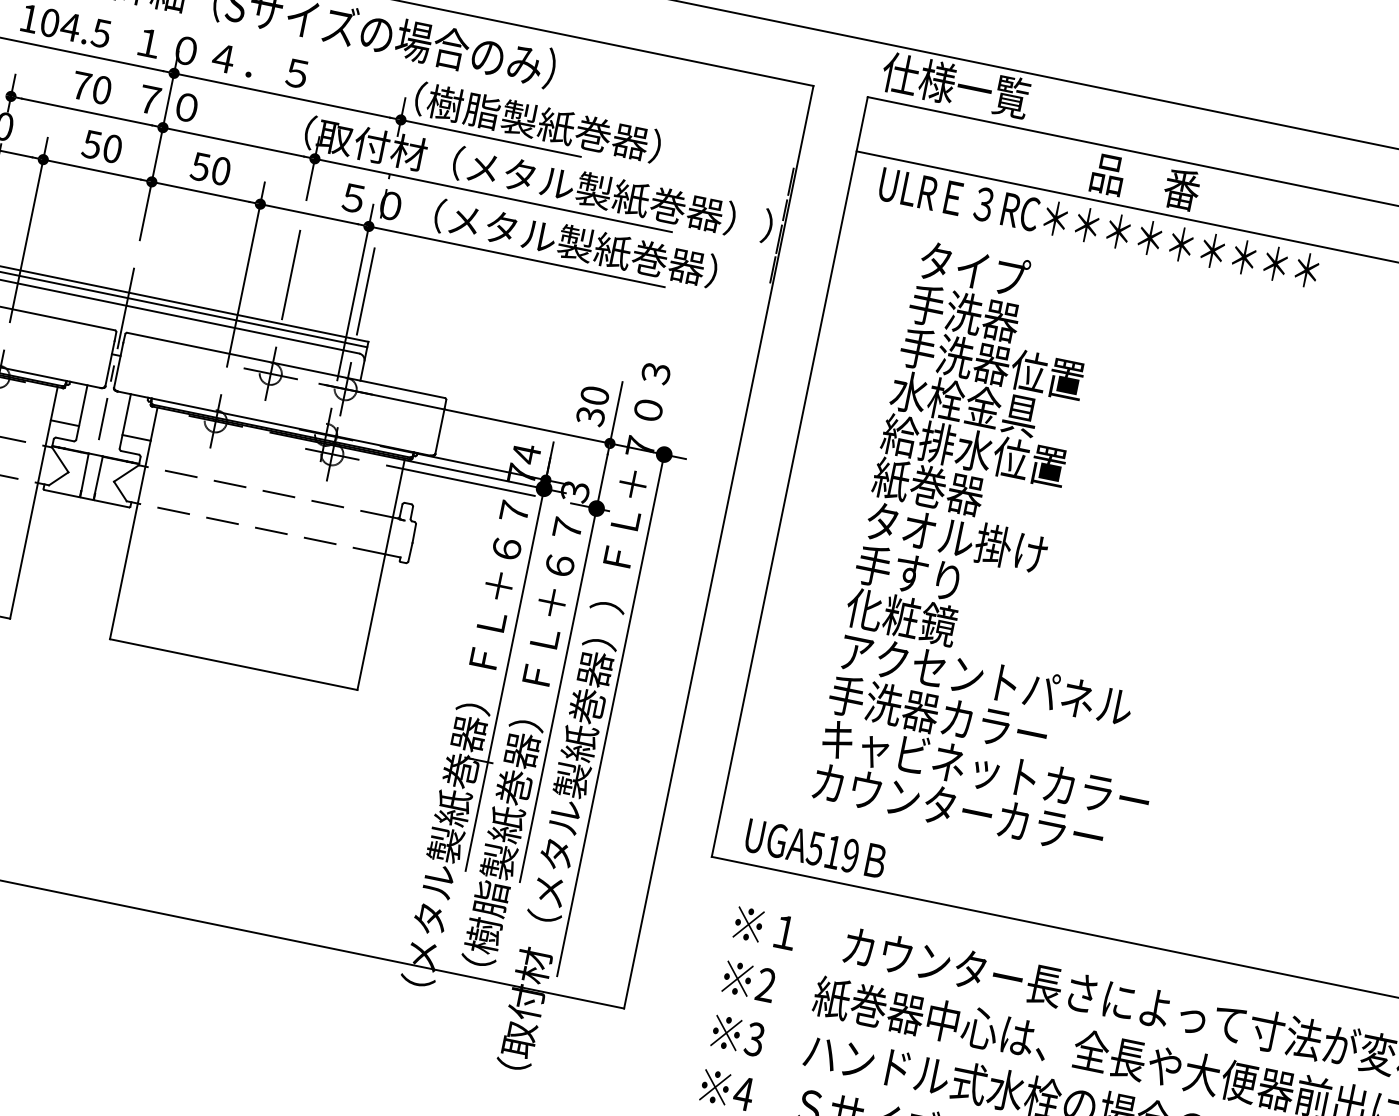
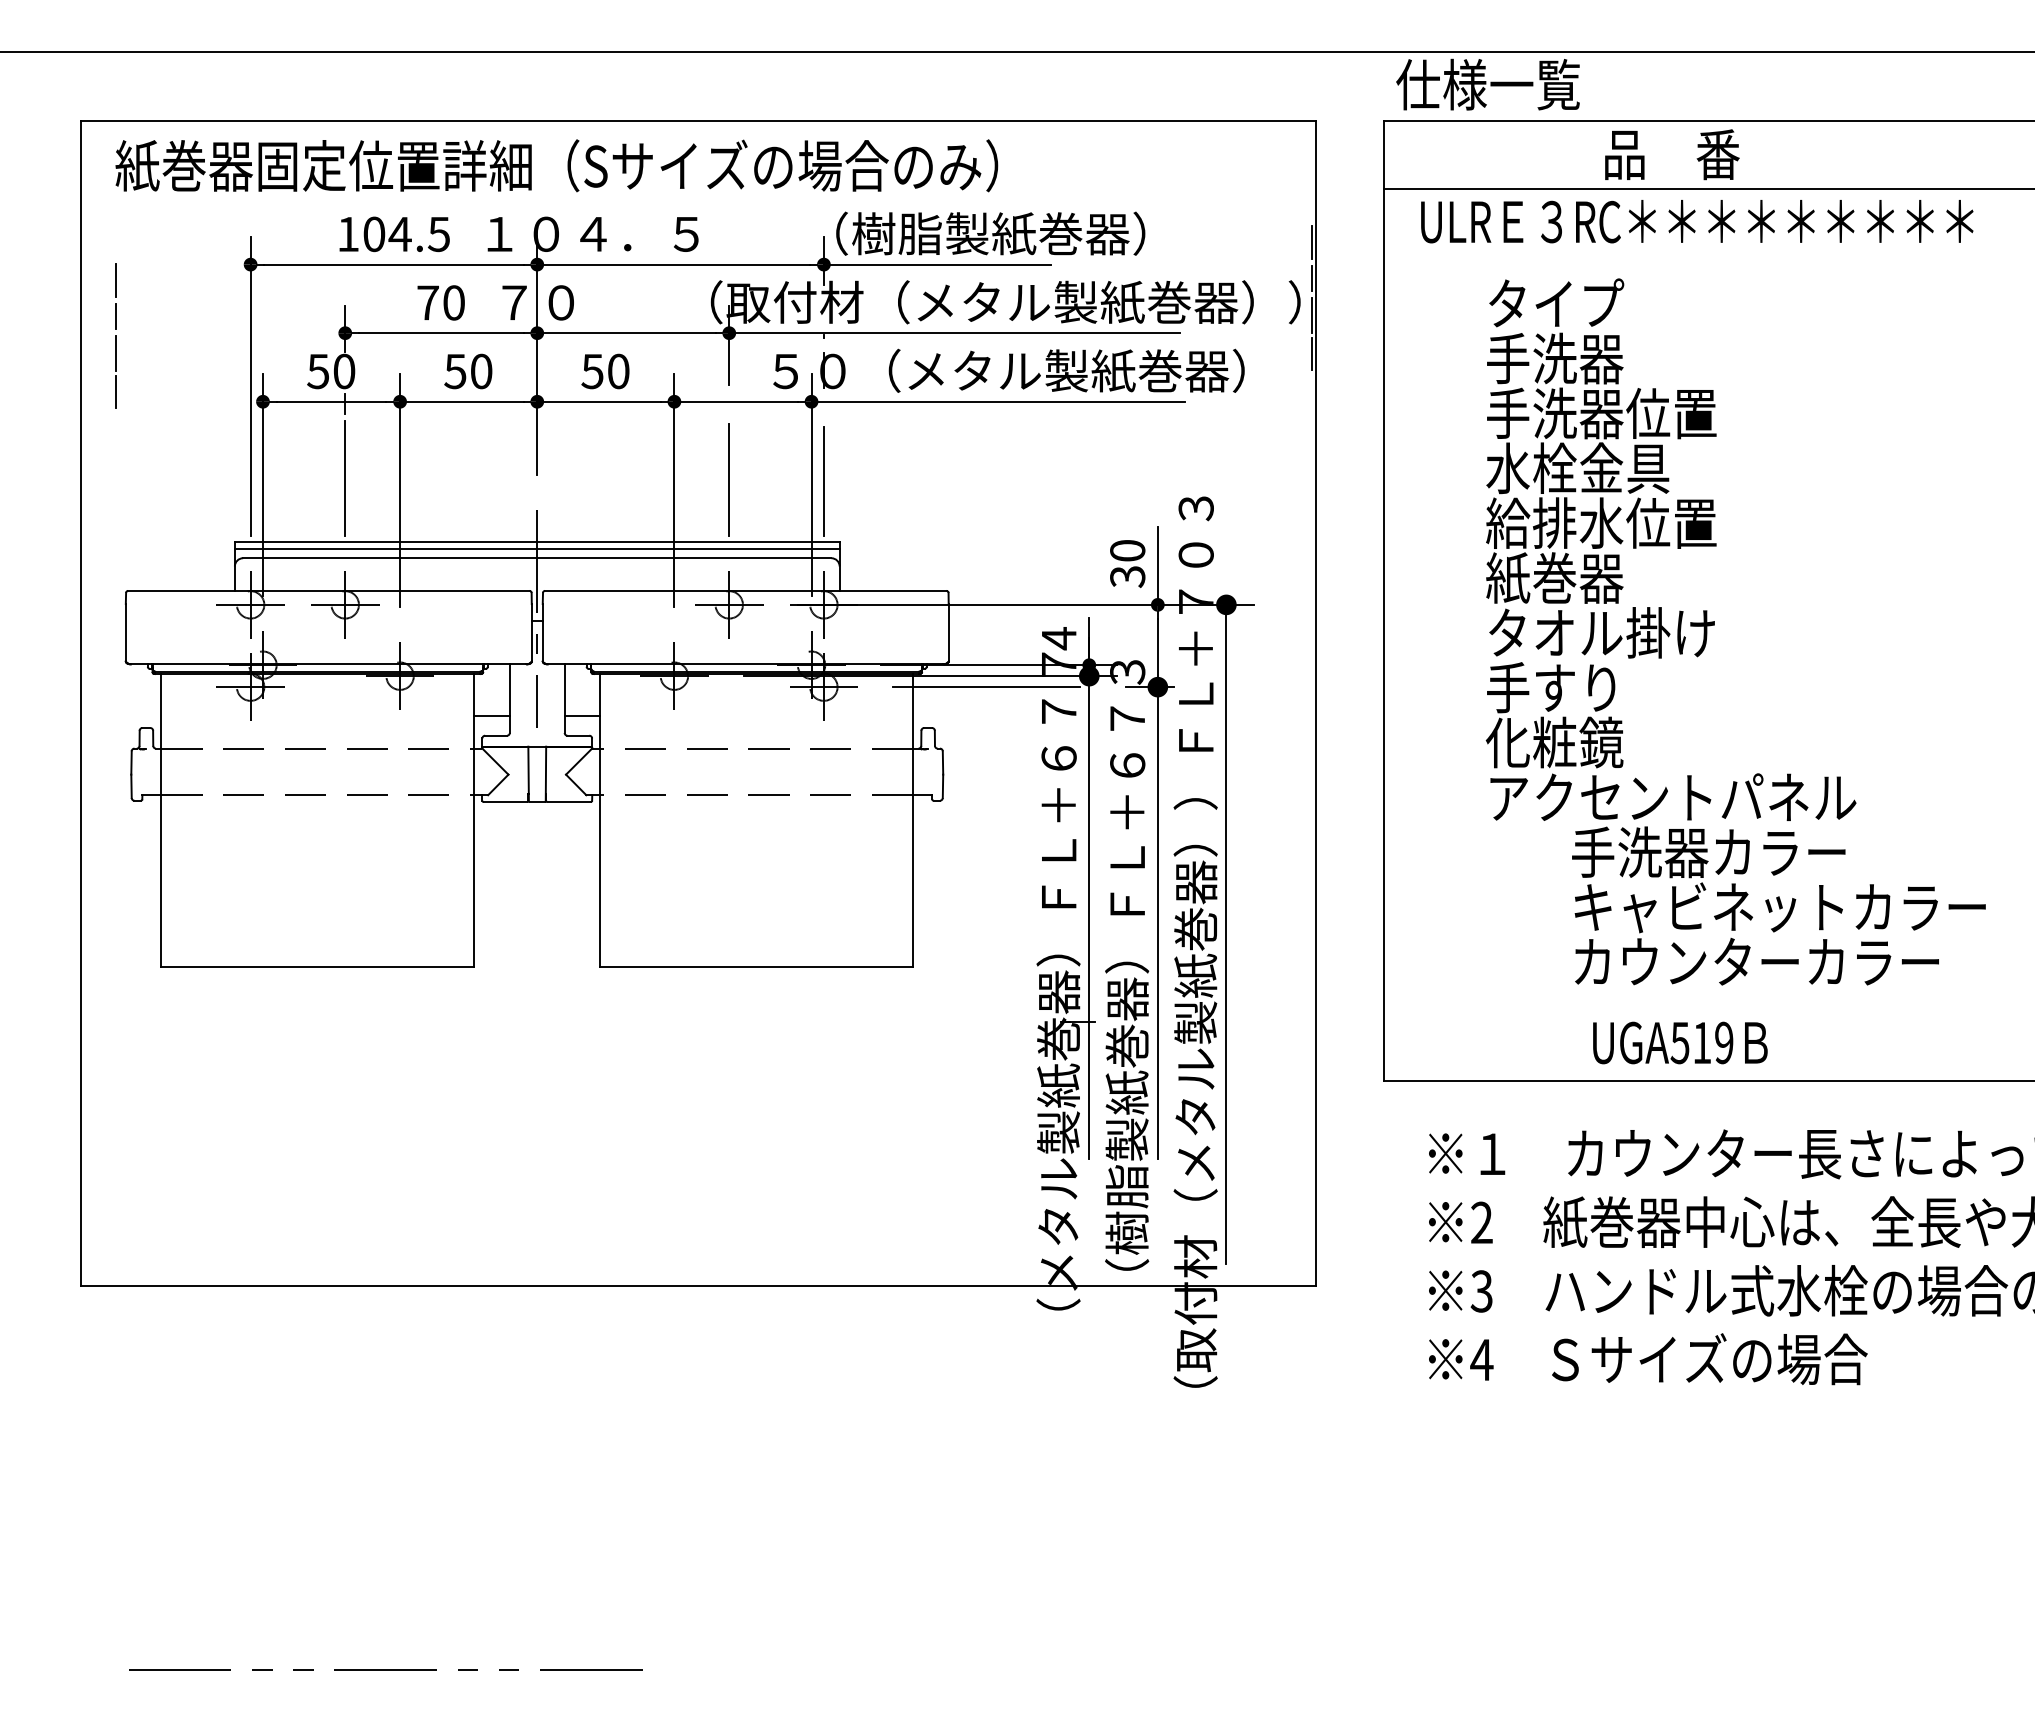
text: (1145, 182) -> (1672, 154), moved
text: (985, 768) -> (1778, 905), moved
text: (816, 848) -> (1680, 1042), moved

